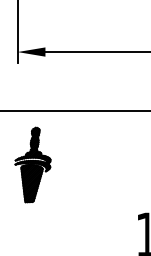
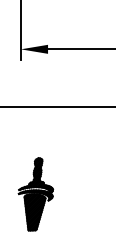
part: (32, 164) -> (35, 193), moved

